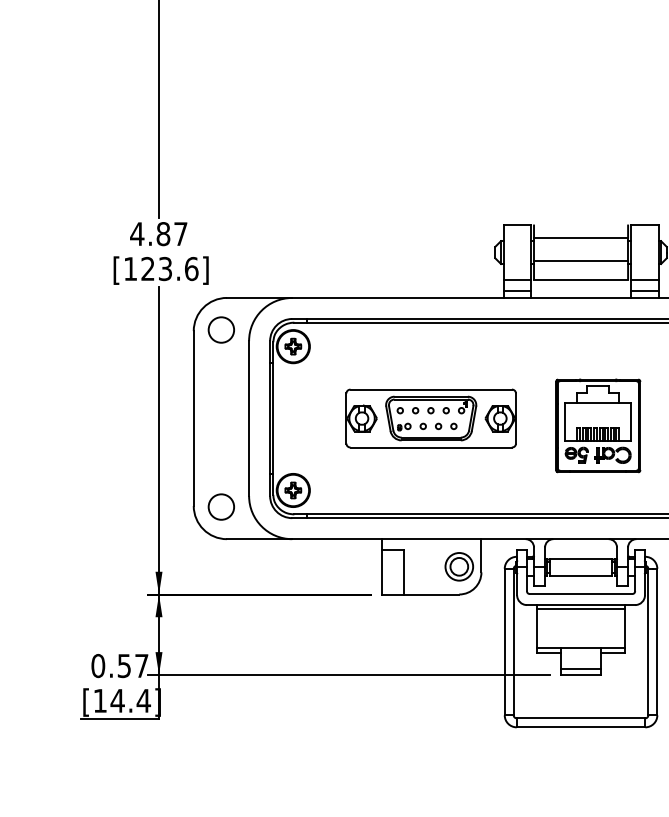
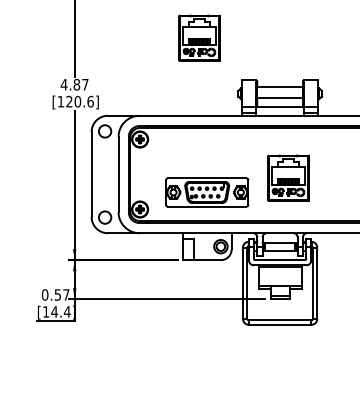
part: (415, 137) -> (199, 37), added
text: (164, 268) -> (77, 101), [123.6] -> [120.6]
part: (431, 418) -> (207, 192), moved

